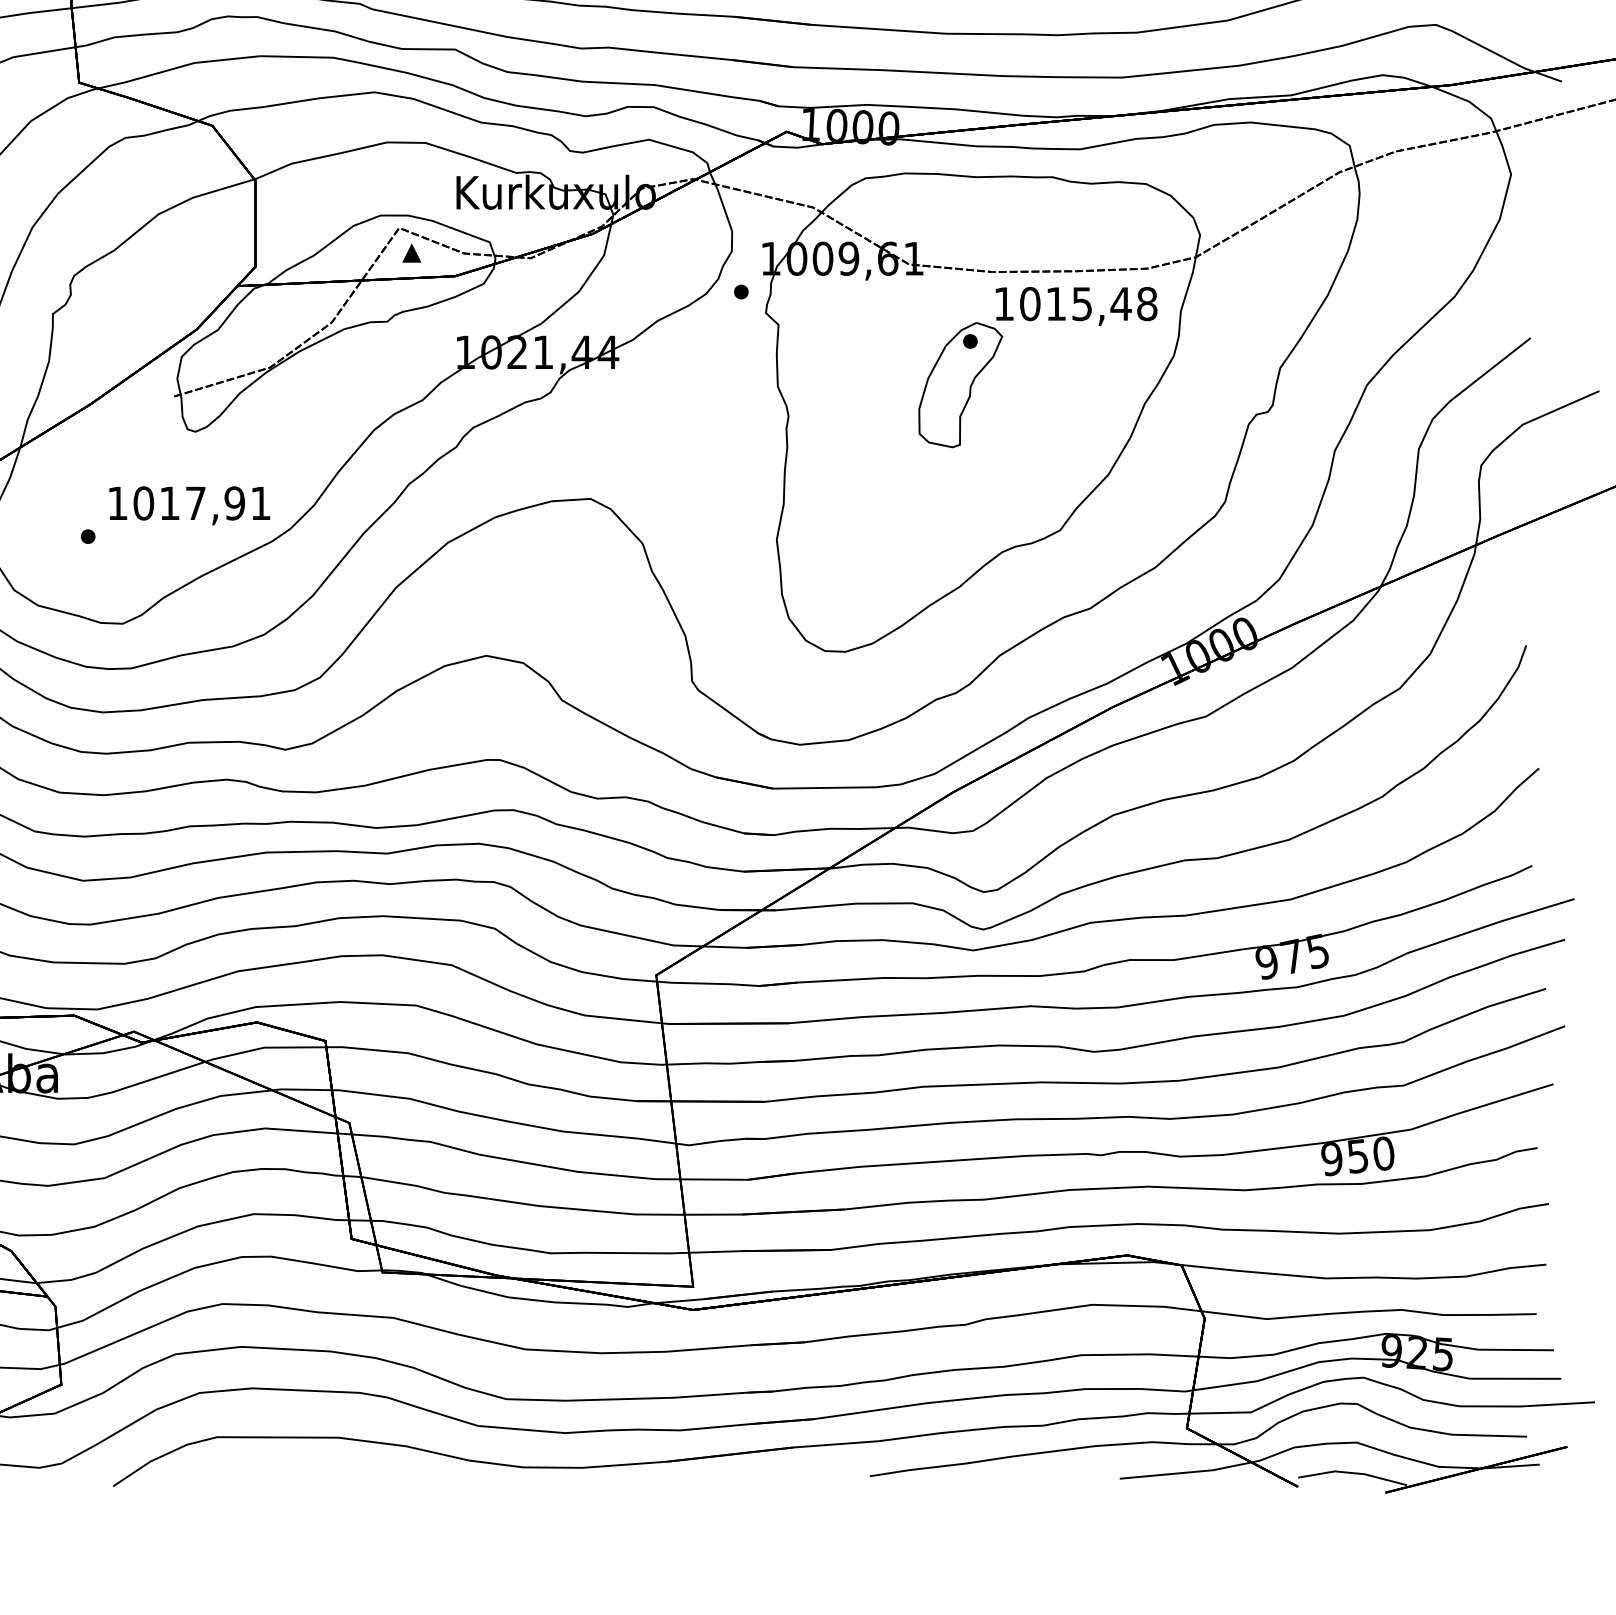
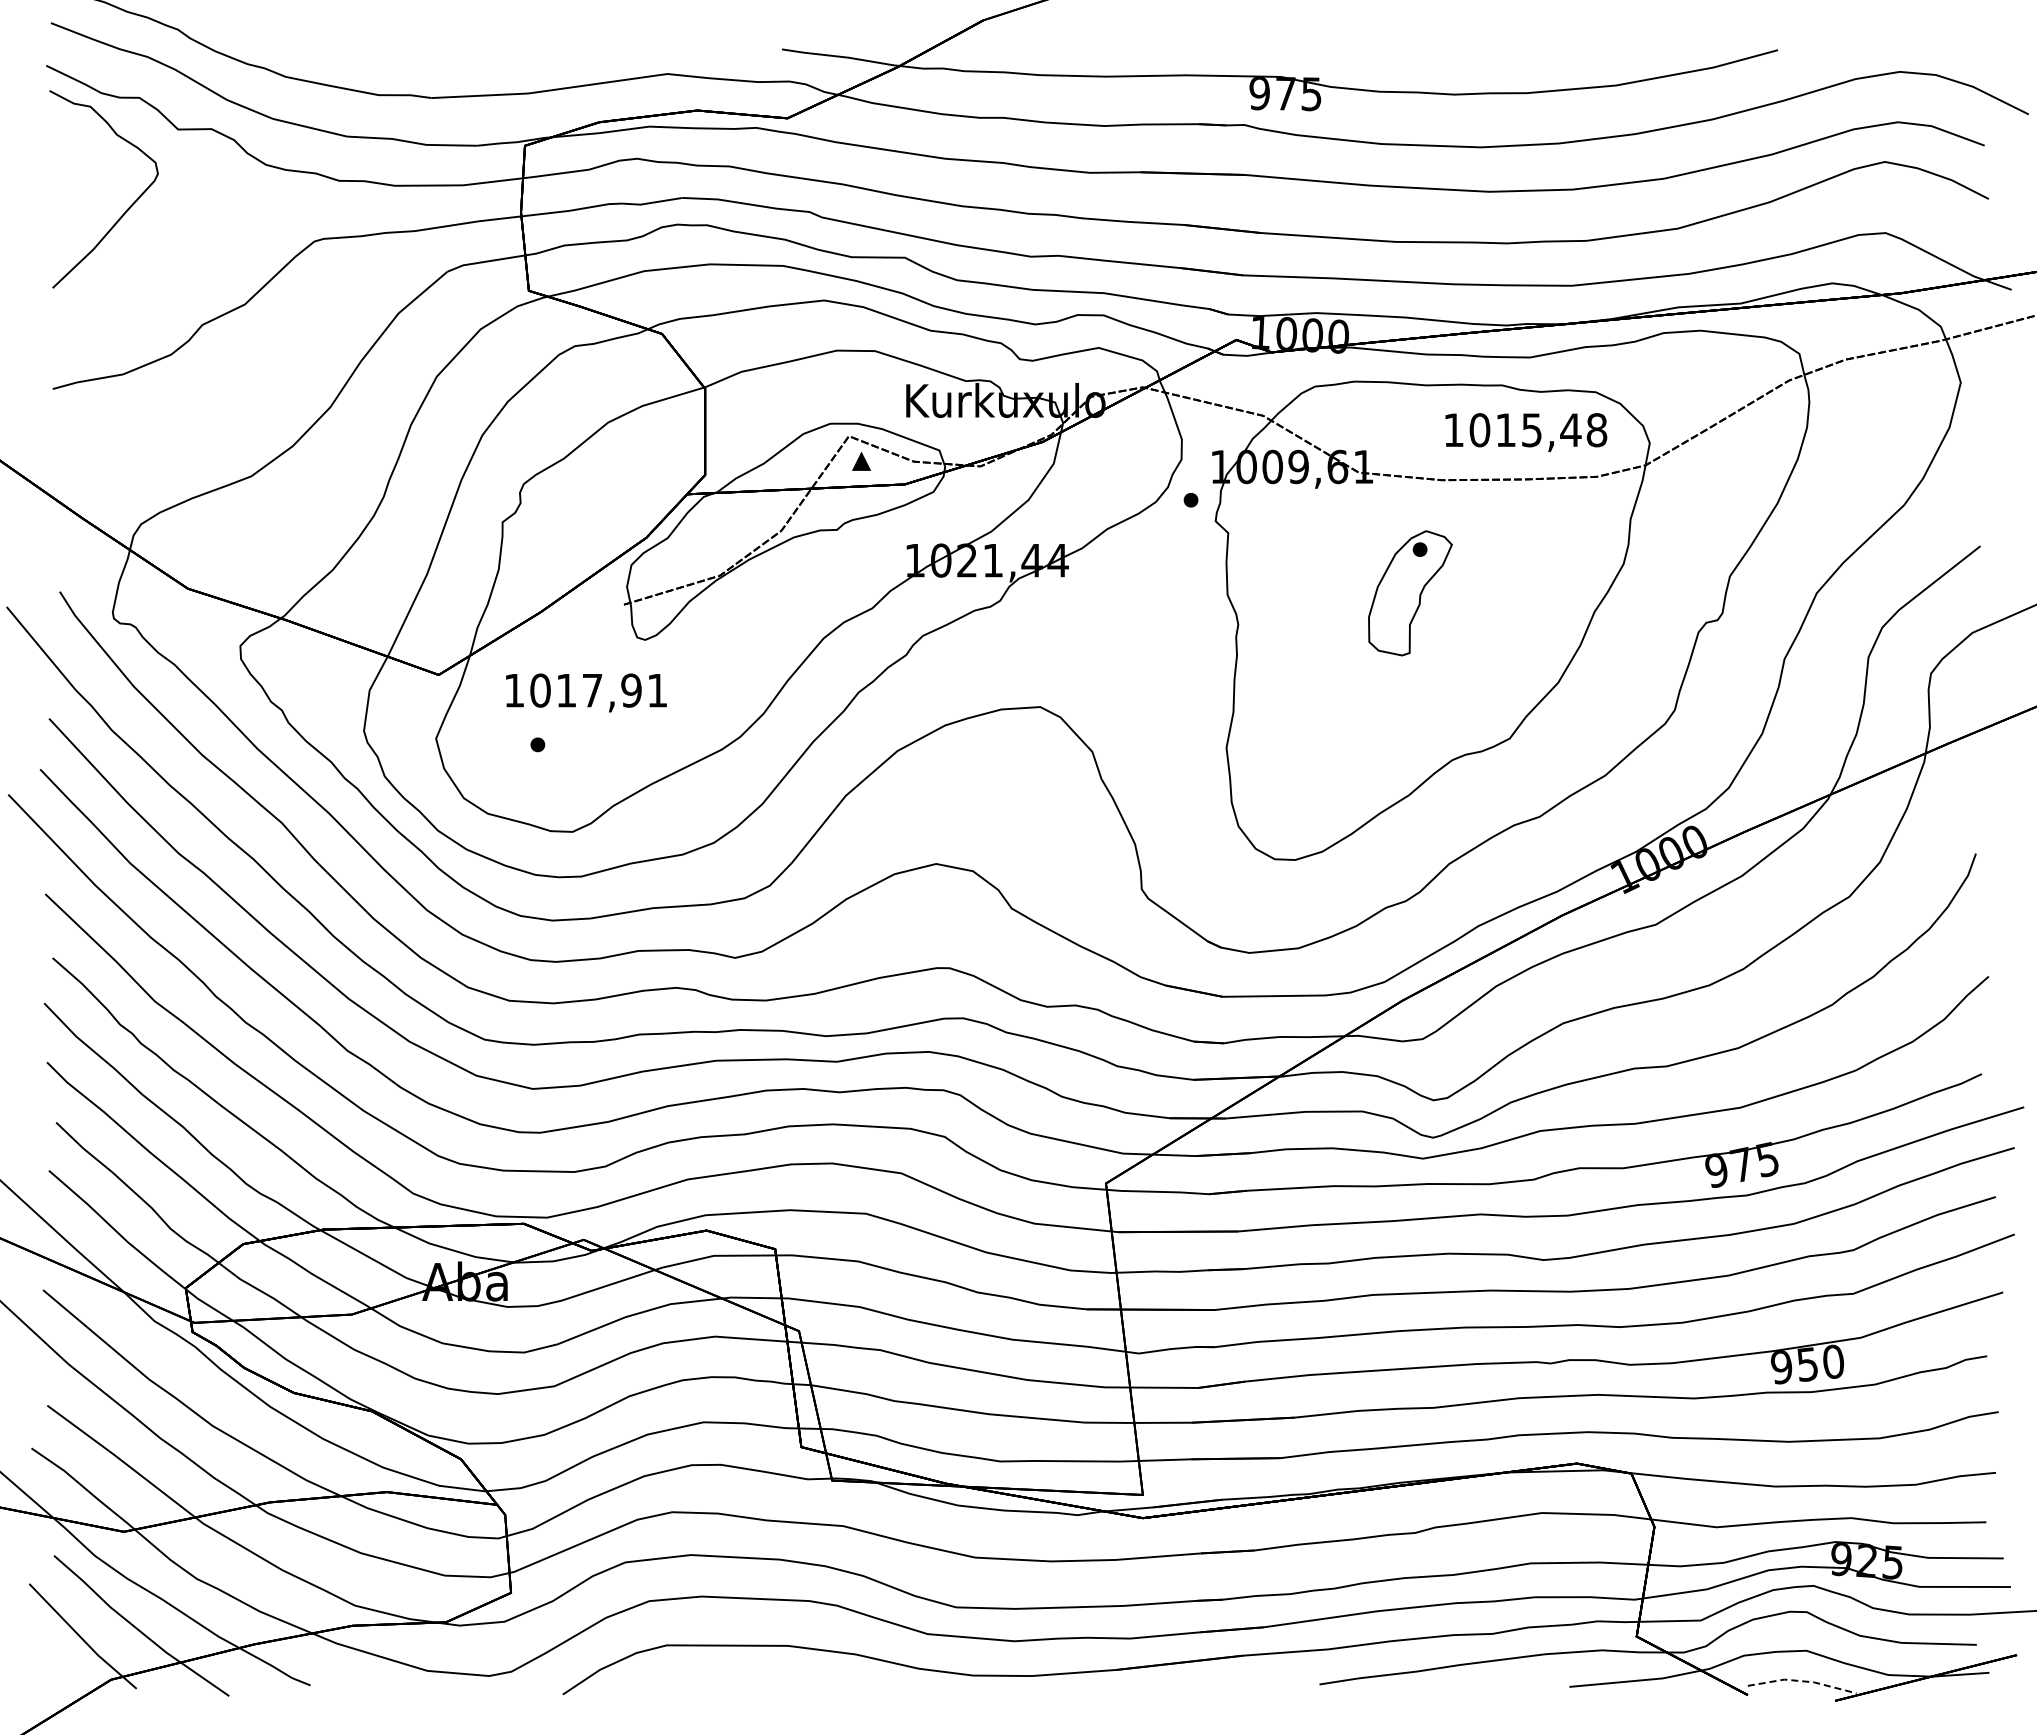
text: (1076, 306) -> (1526, 432), moved
text: (189, 505) -> (586, 692), moved
line: (1352, 1473) -> (1802, 1681), solid -> dashed

